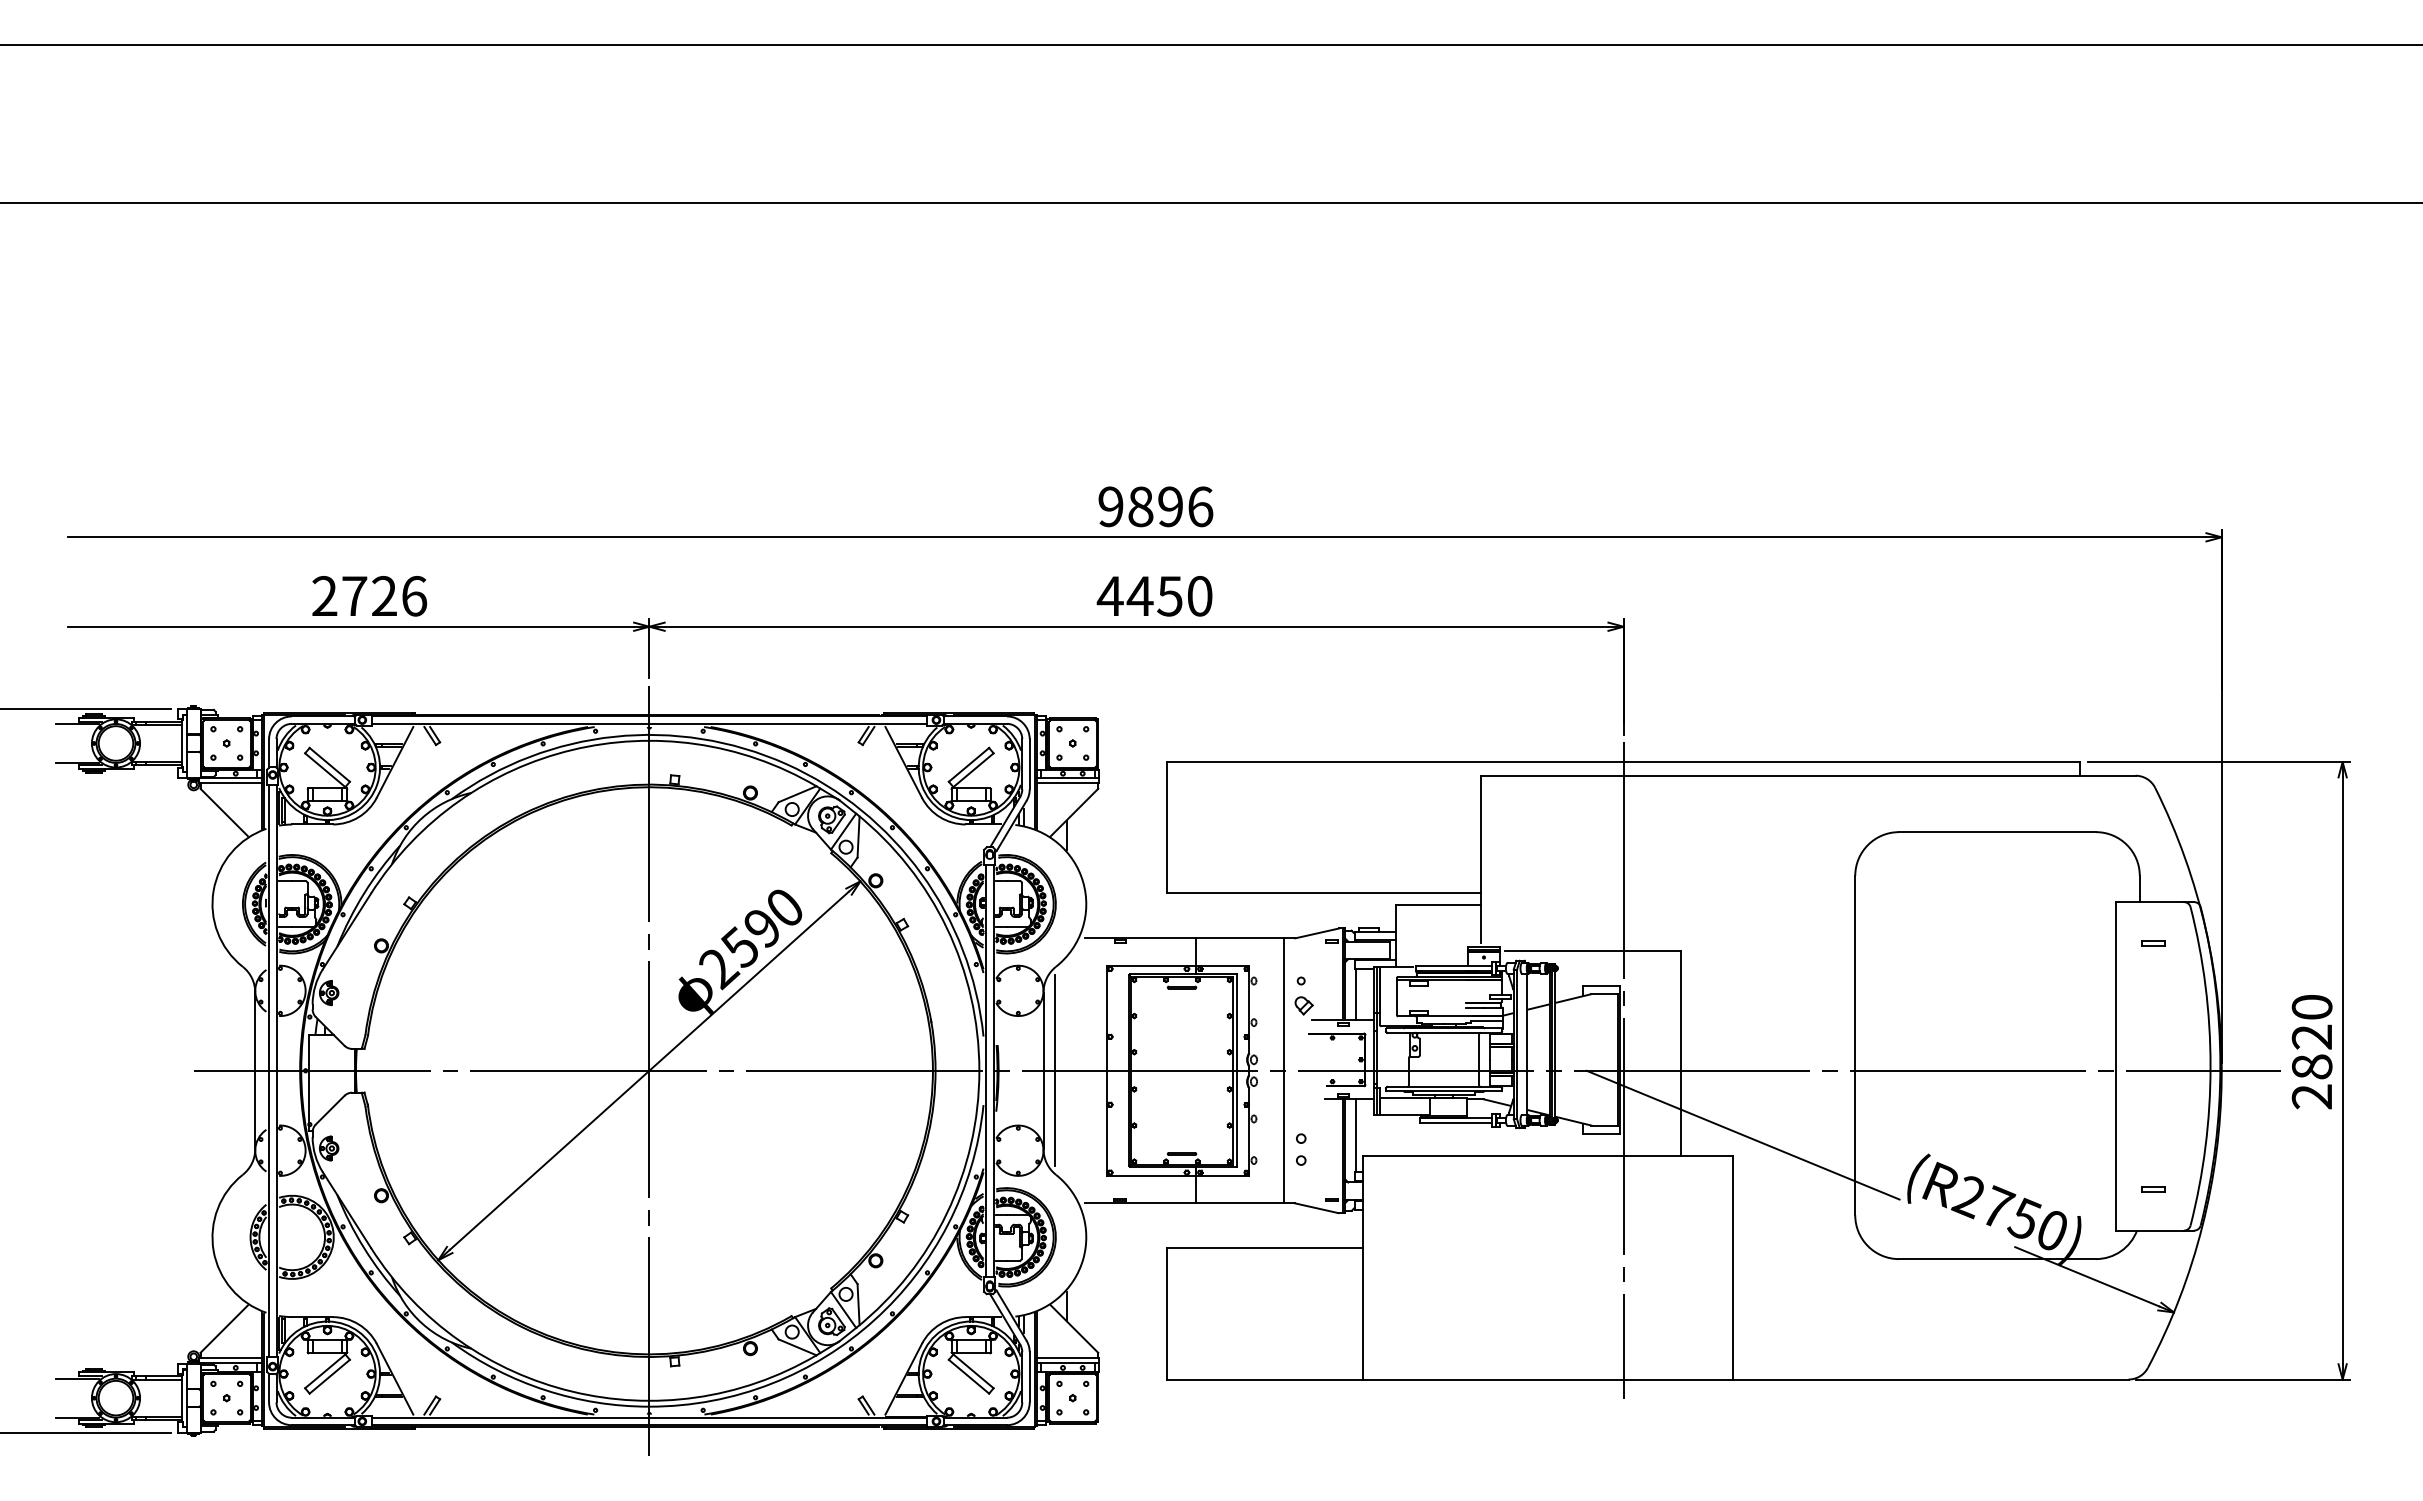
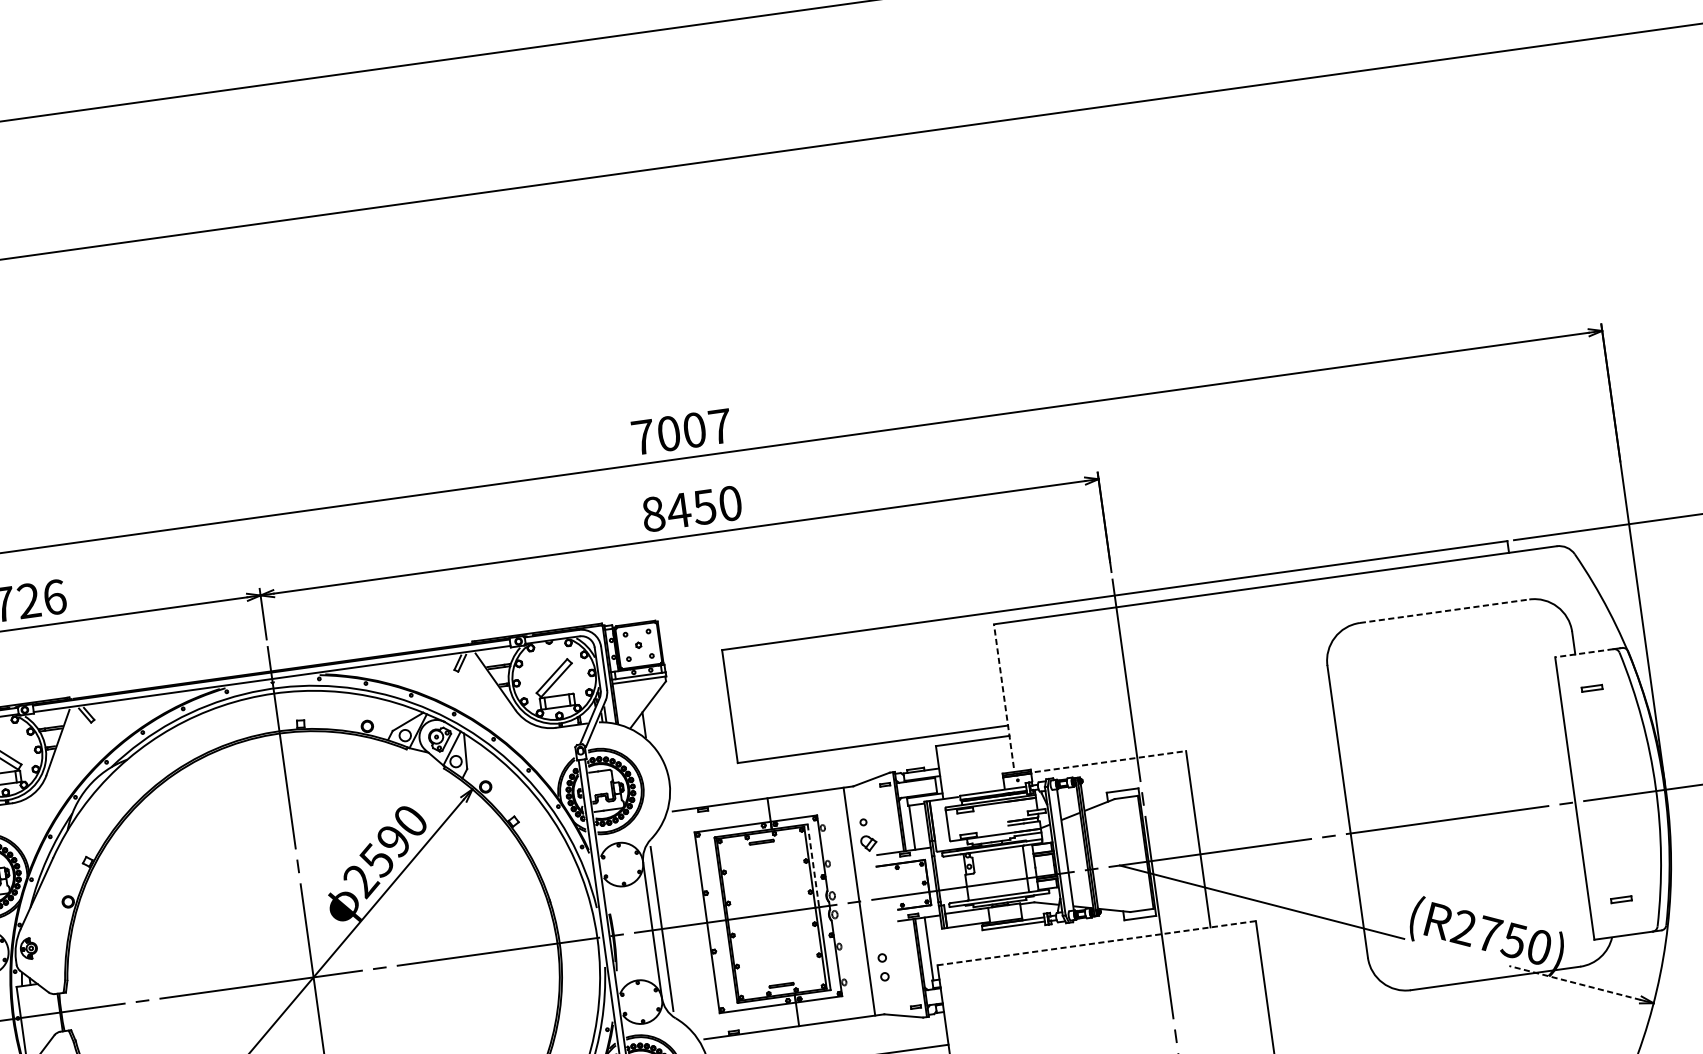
text: (1155, 506) -> (681, 431), 9896 -> 7007
text: (1109, 596) -> (652, 514), 4450 -> 8450
line: (1998, 832) -> (1445, 611), solid -> dashed
line: (1481, 858) -> (1003, 695), solid -> dashed
line: (2150, 902) -> (1584, 653), solid -> dashed
line: (1592, 950) -> (1110, 761), solid -> dashed
line: (1237, 1023) -> (813, 866), solid -> dashed
line: (1548, 1155) -> (1096, 942), solid -> dashed
line: (2087, 1276) -> (1575, 982), solid -> dashed

